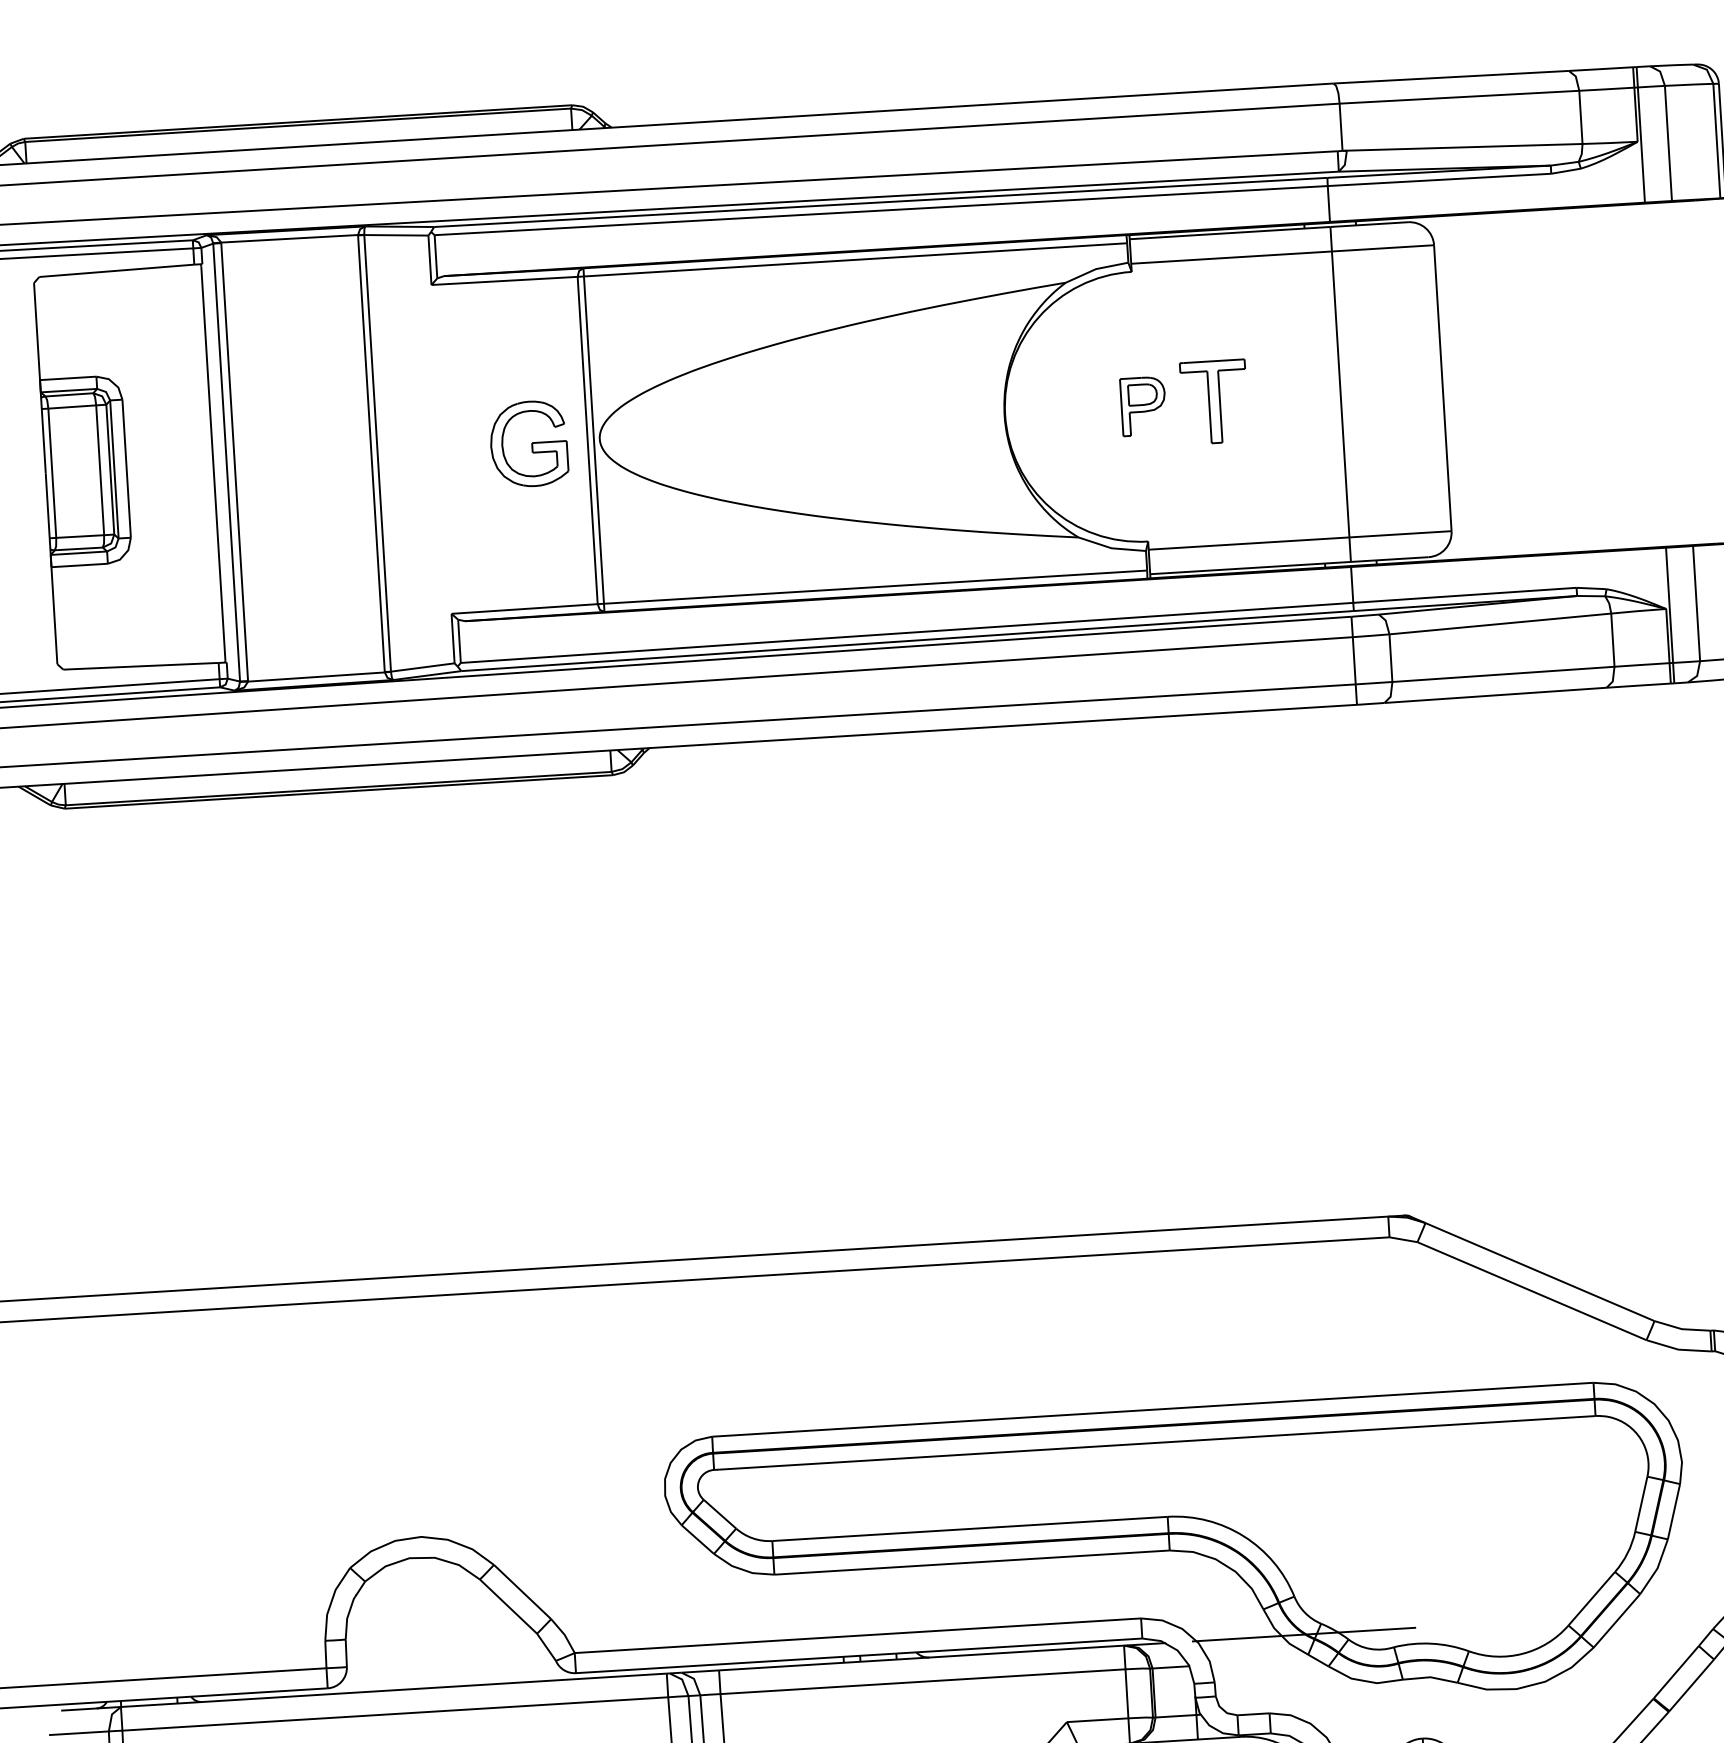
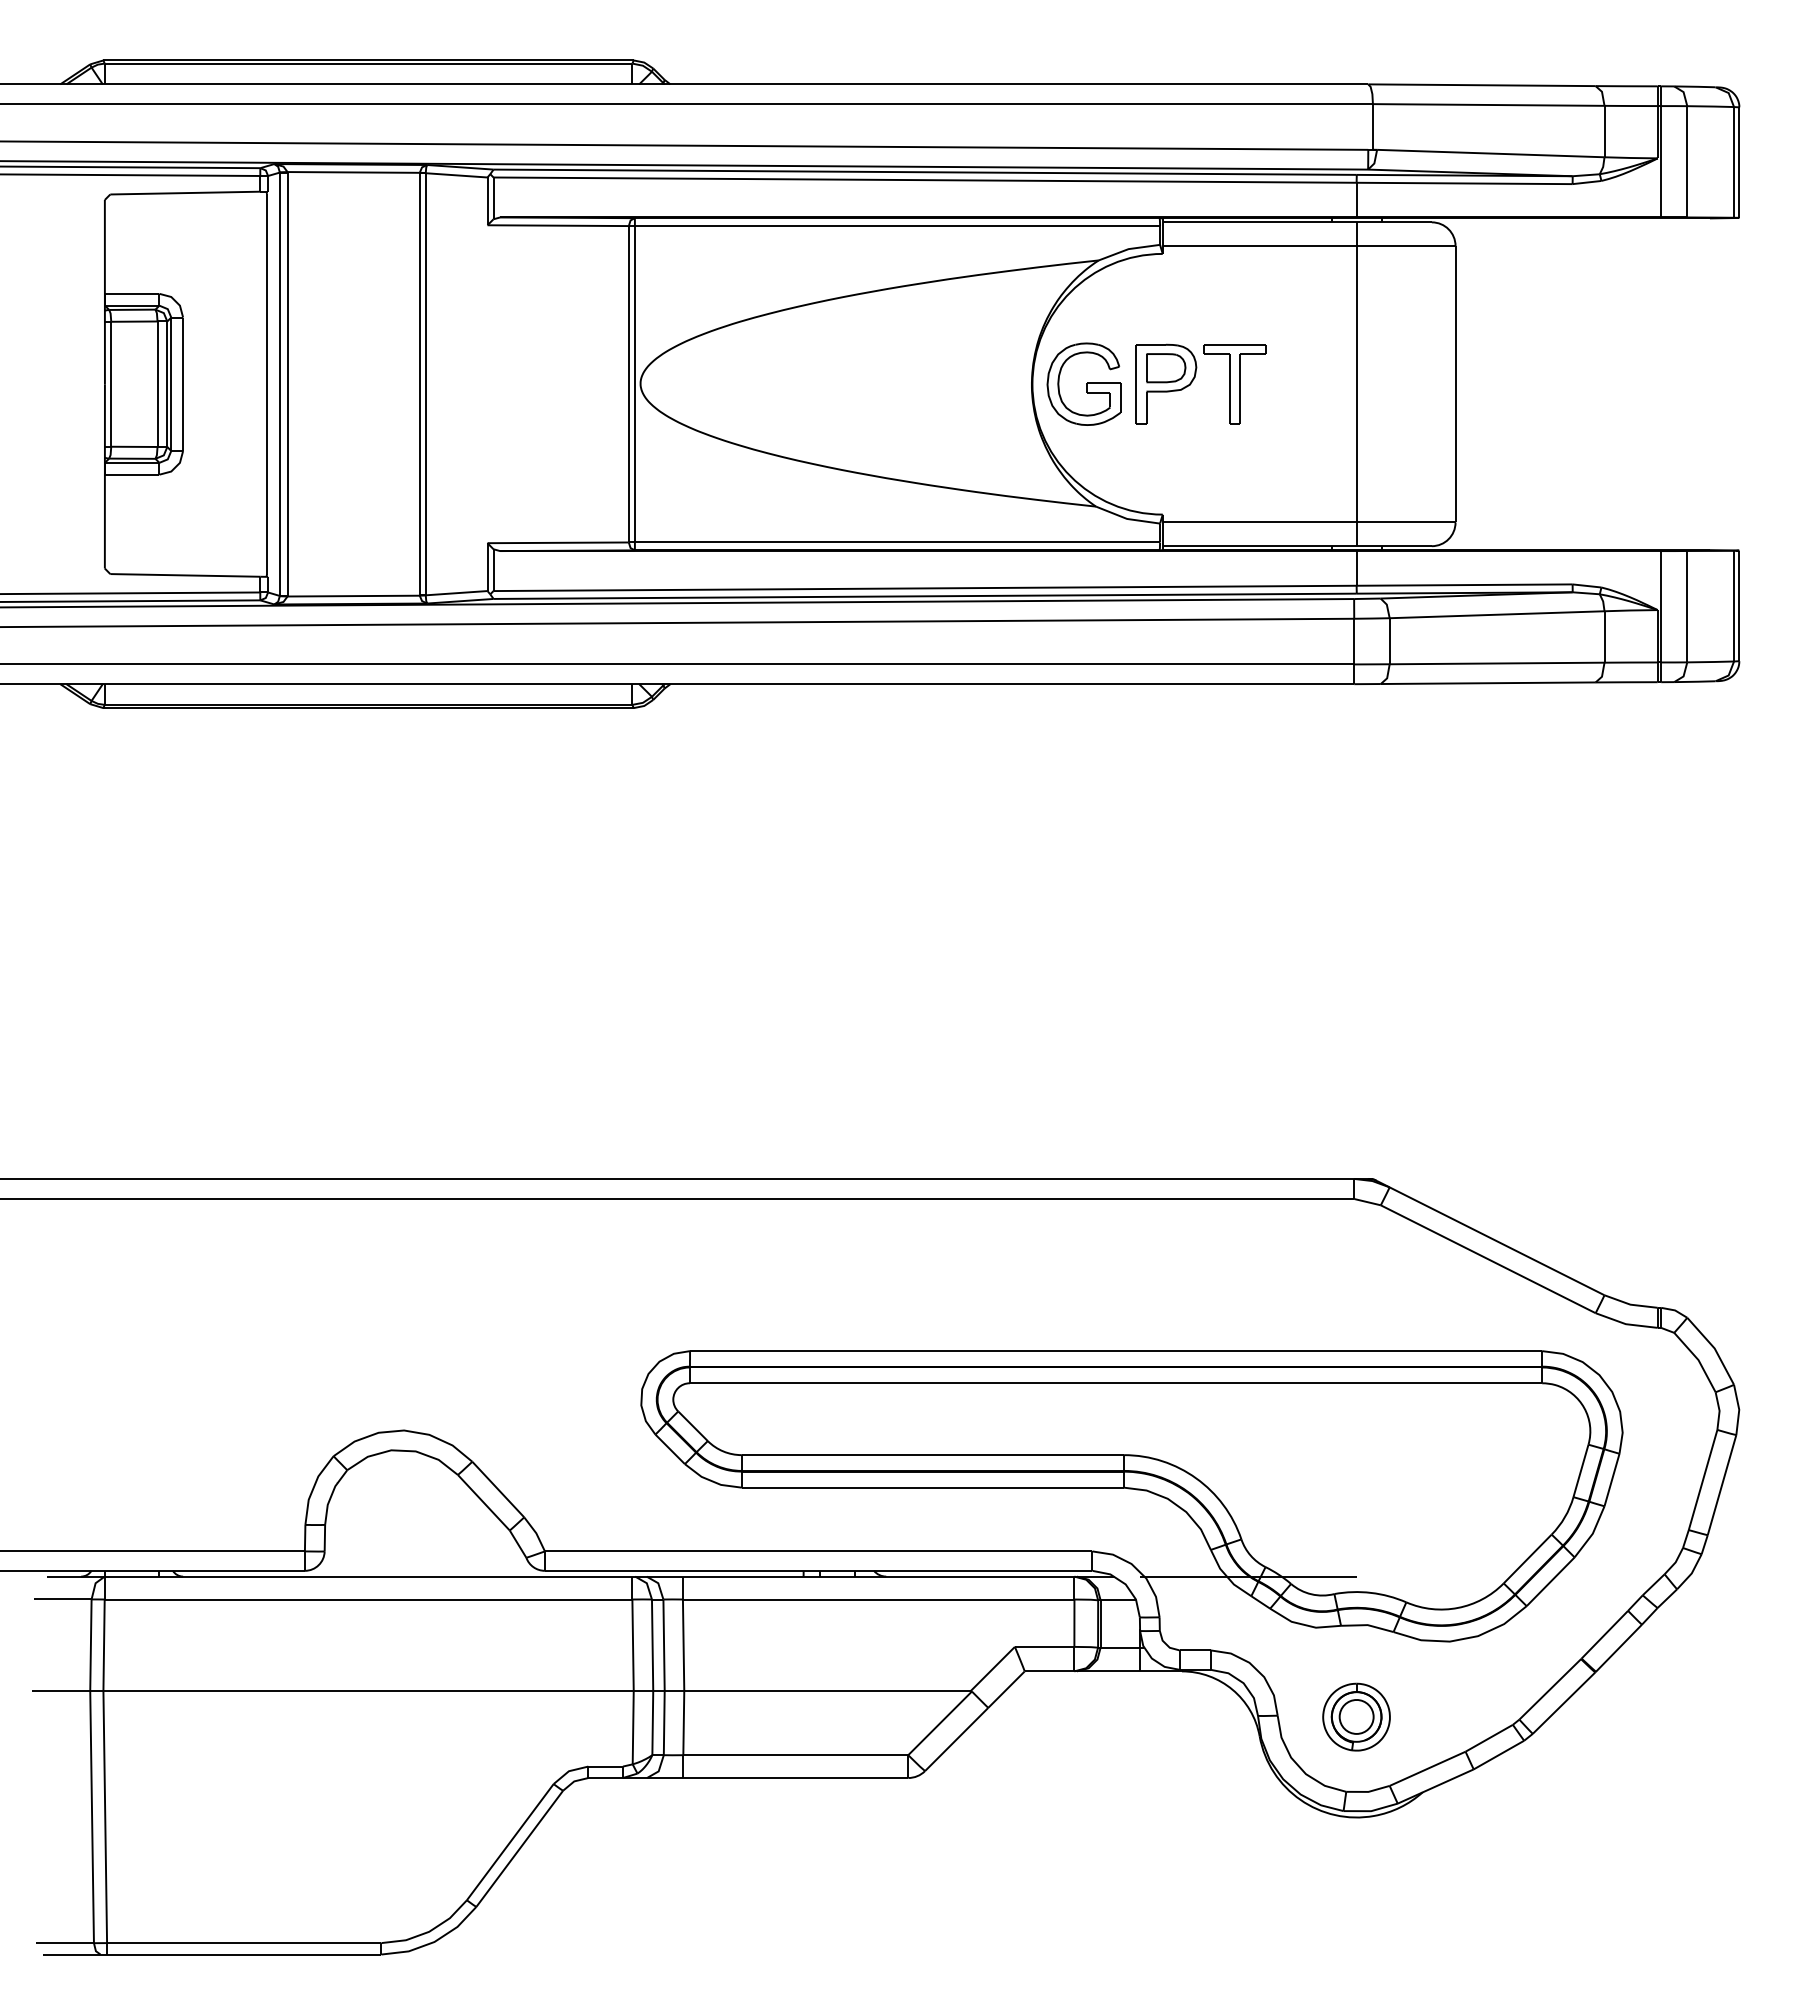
part: (1143, 405) -> (1166, 383), size x1.43
part: (528, 443) -> (1083, 383), moved

